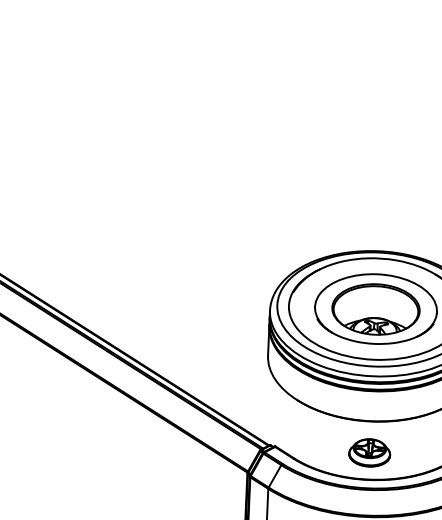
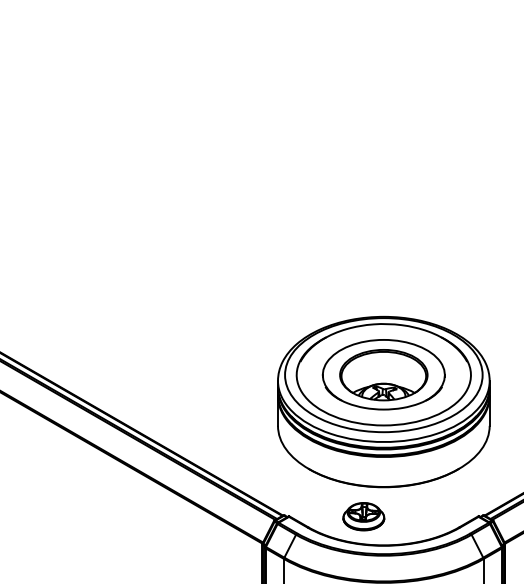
part: (369, 452) -> (363, 516), moved

